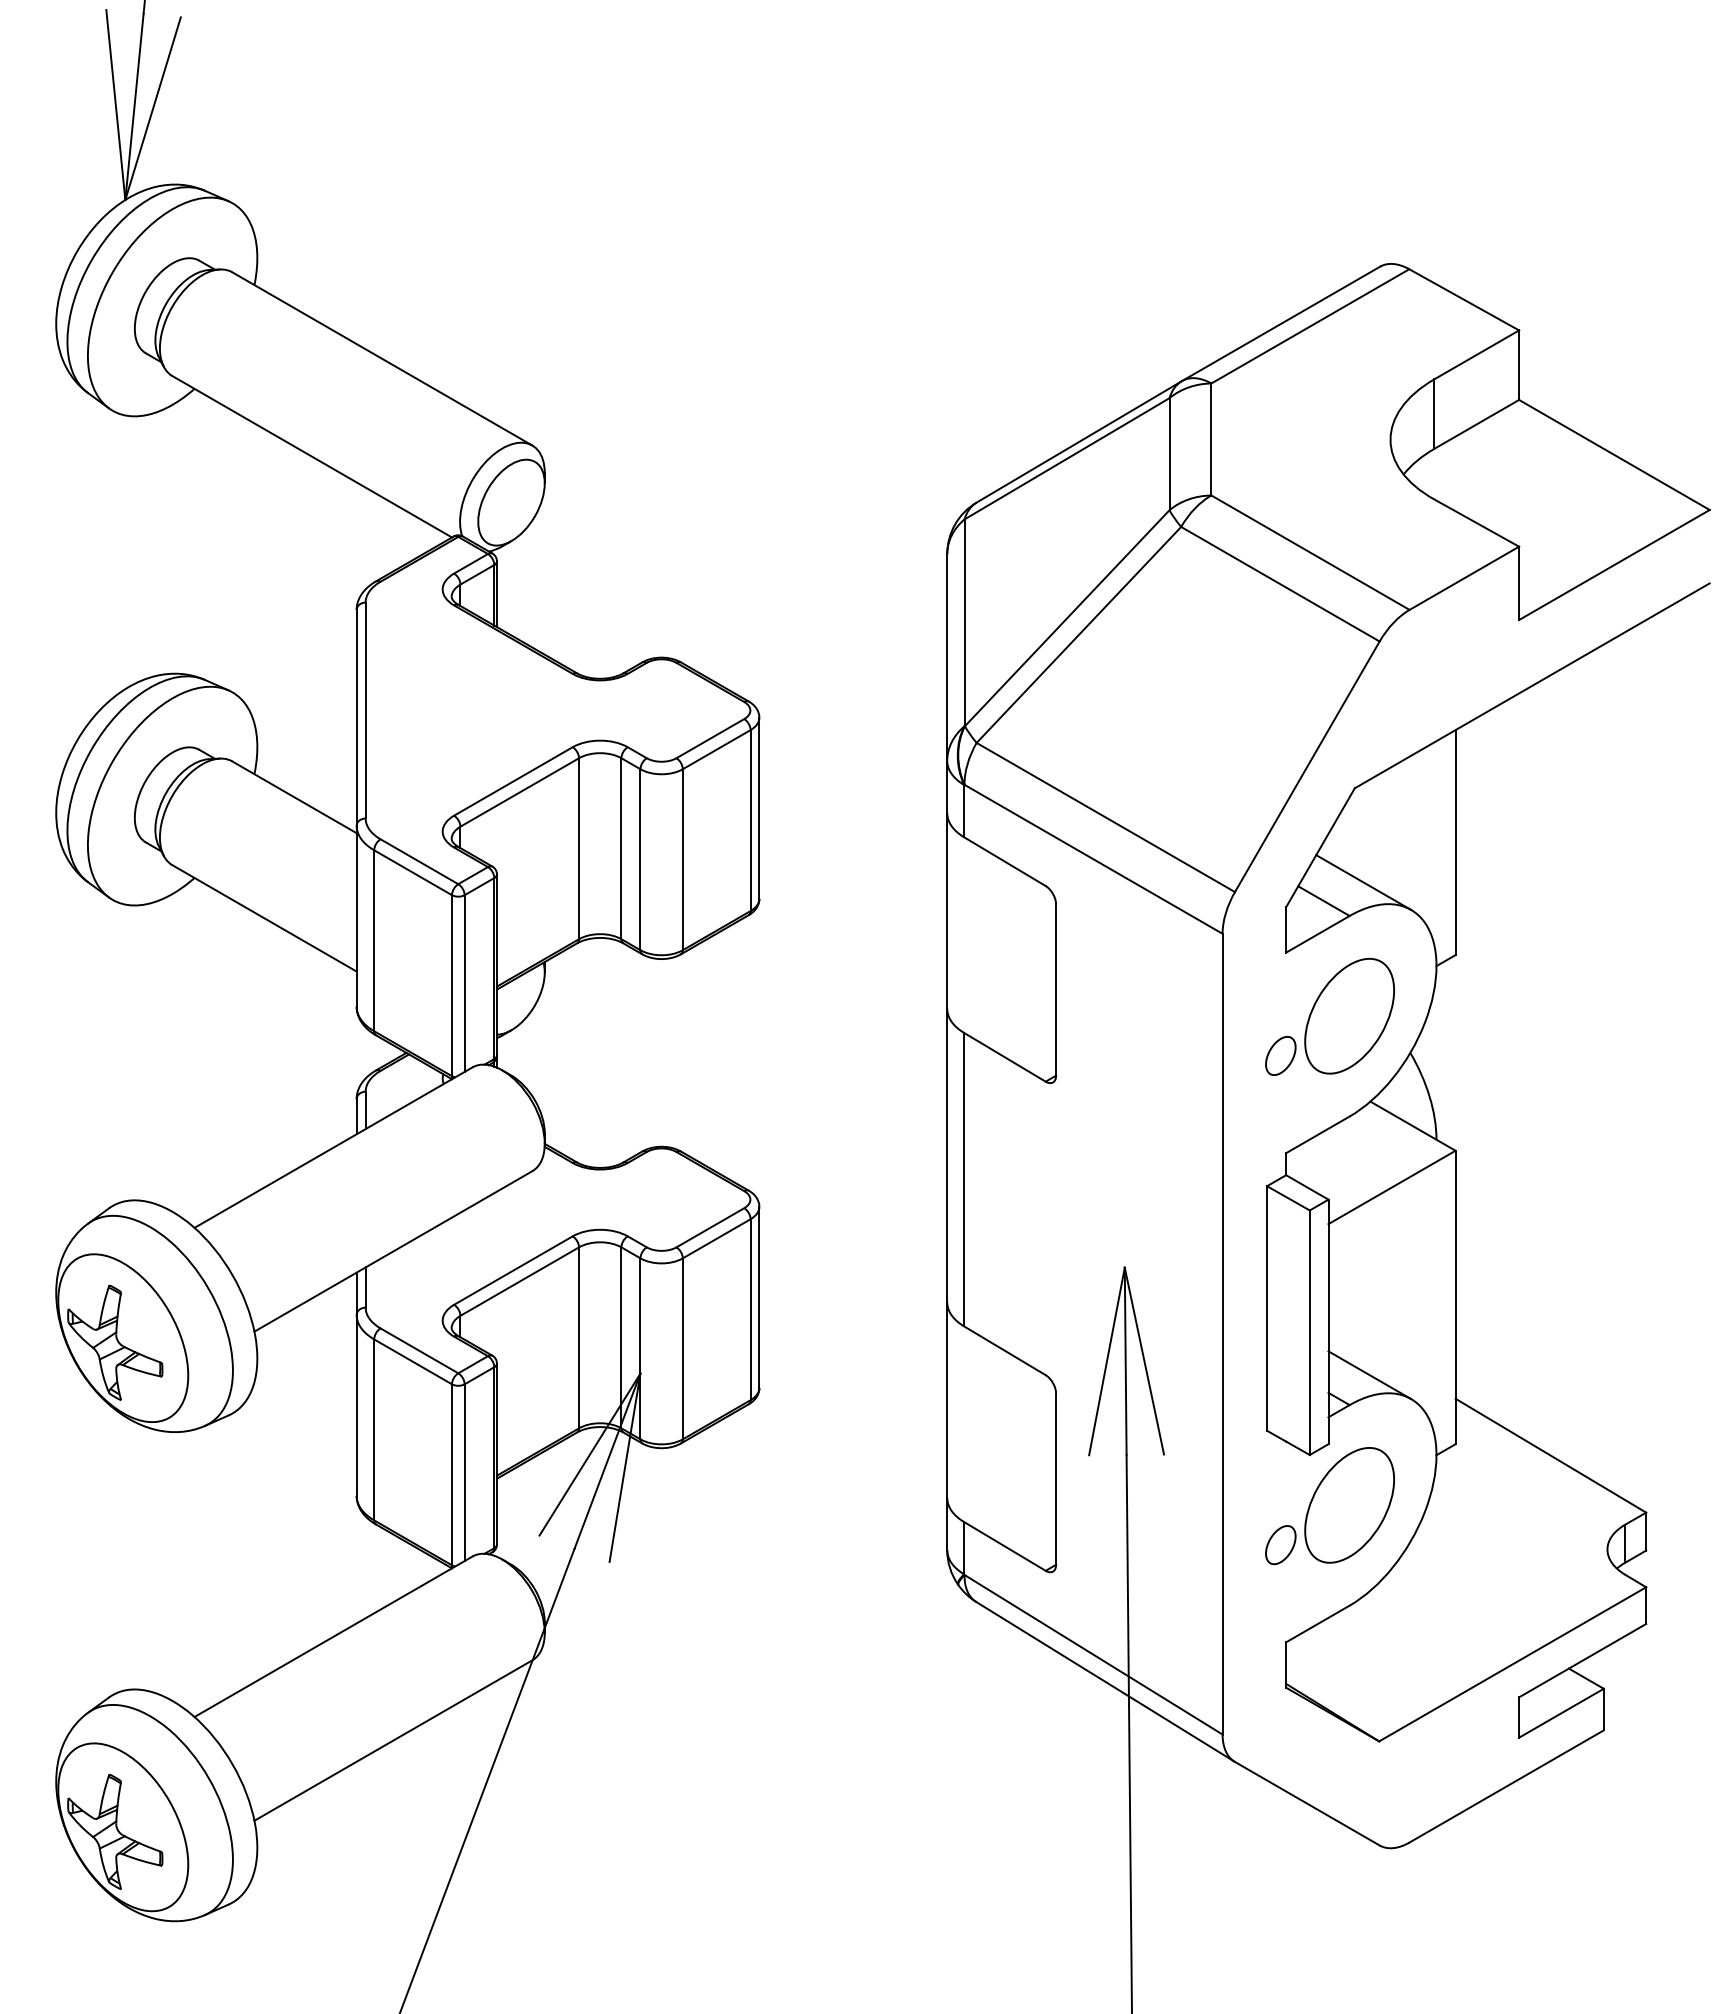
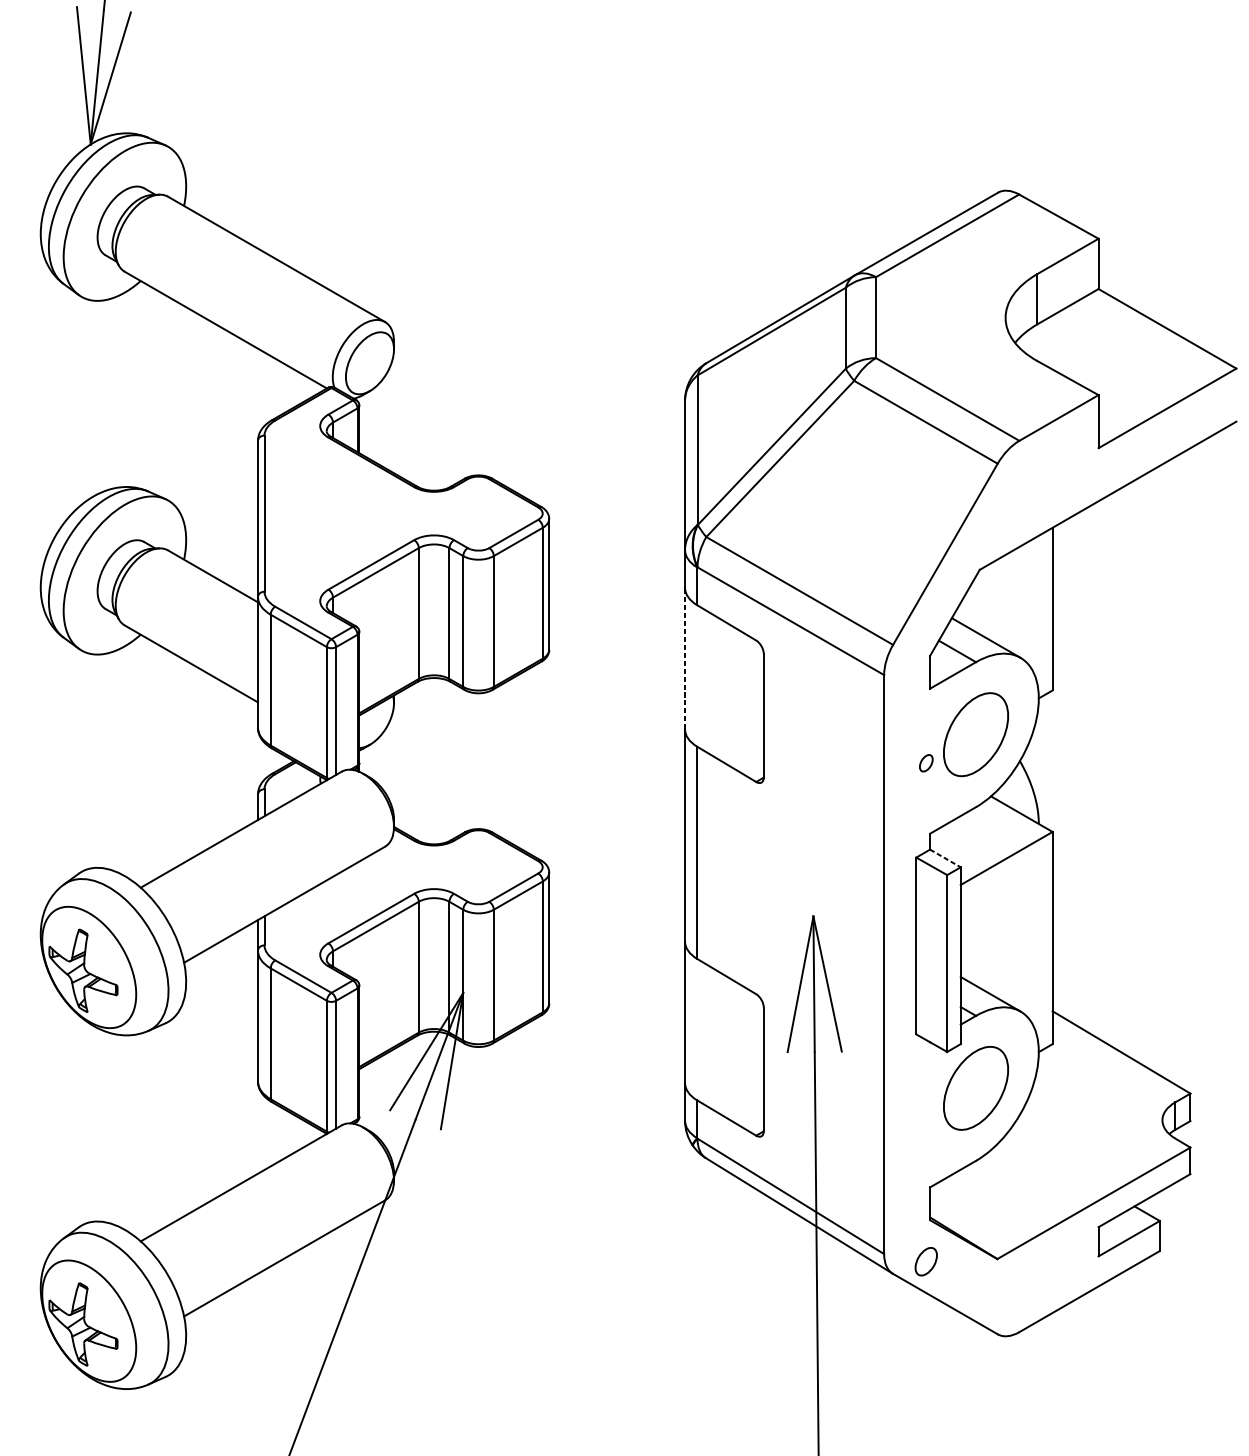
line: (947, 911) -> (685, 658), solid -> dashed
part: (1280, 1055) -> (926, 763), size x0.6
line: (1307, 1187) -> (945, 858), solid -> dashed
part: (1280, 1545) -> (926, 1262), moved

